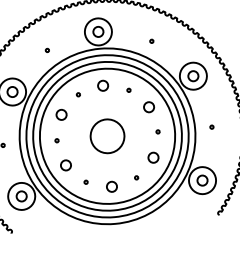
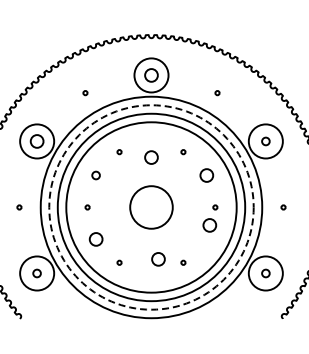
circle: (193, 76) -> (265, 141), size x0.6
circle: (103, 85) -> (151, 157), moved
circle: (61, 114) -> (95, 175), size x0.6
circle: (107, 136) -> (151, 207), solid -> dashed
circle: (153, 157) -> (209, 225), moved
circle: (202, 180) -> (265, 273), size x0.6
circle: (111, 186) -> (158, 259), moved
circle: (21, 196) -> (36, 273), size x0.6

